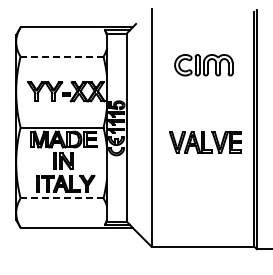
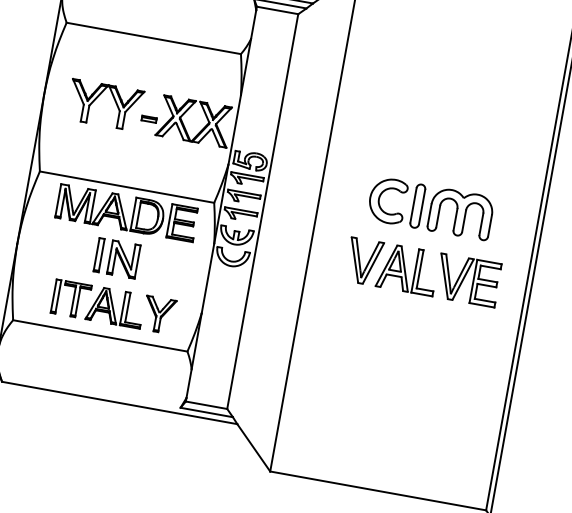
line: (61, 56) -> (152, 37), dashed -> solid
part: (203, 65) -> (429, 208), moved
line: (61, 198) -> (99, 335), dashed -> solid

